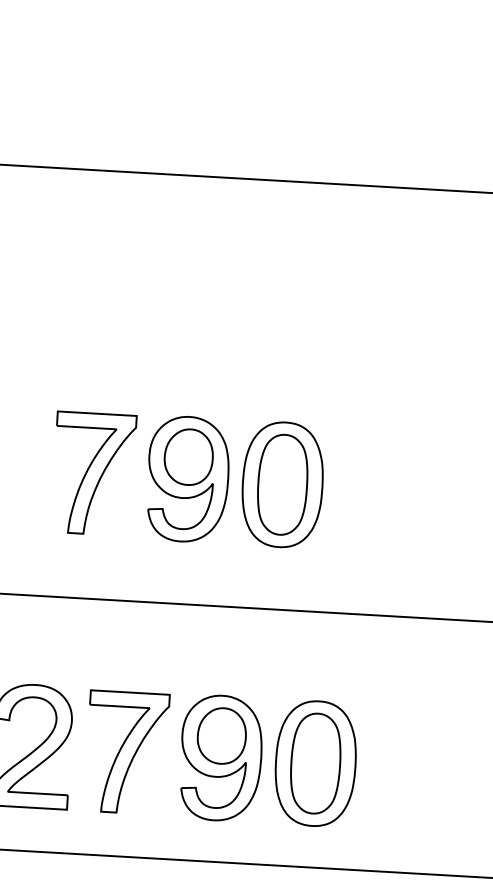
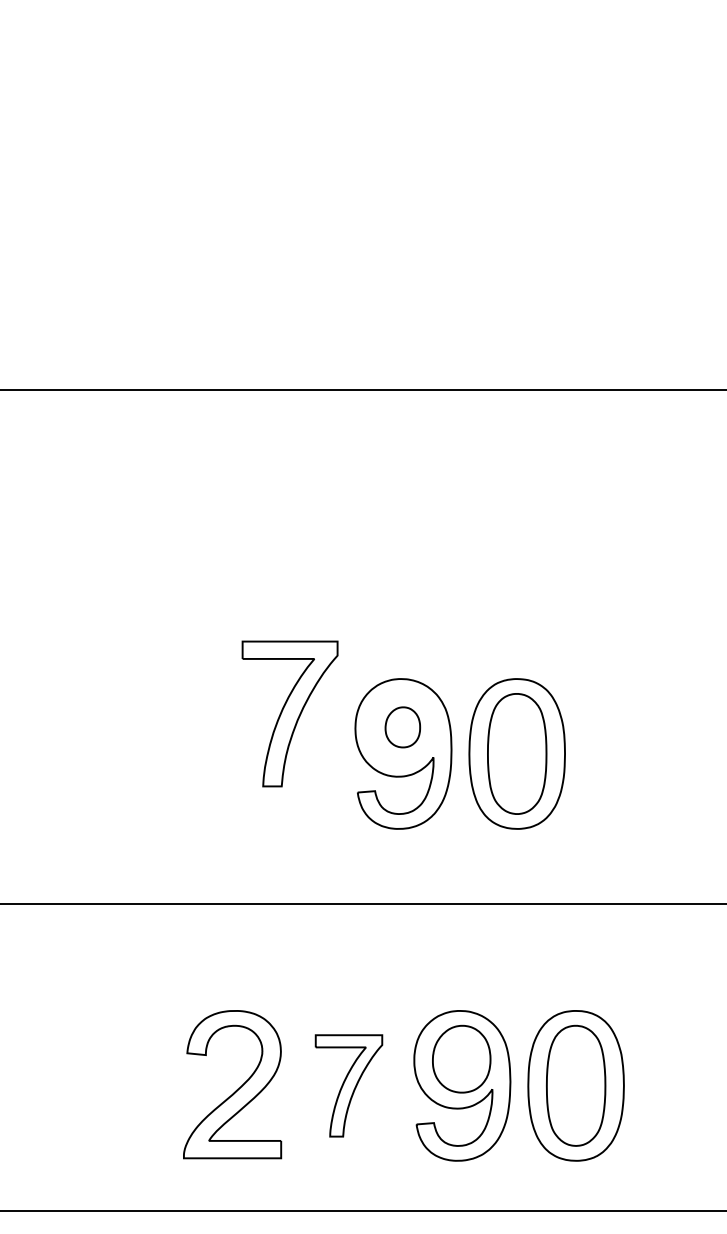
part: (188, 457) -> (402, 727), size x0.6
part: (93, 473) -> (289, 713), moved
part: (126, 752) -> (348, 1085), size x0.7

